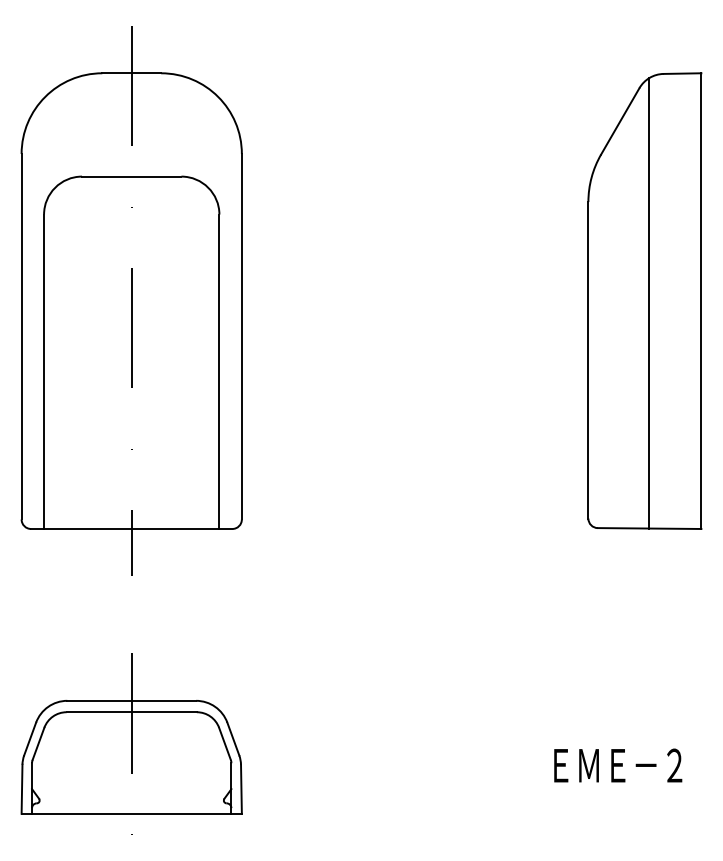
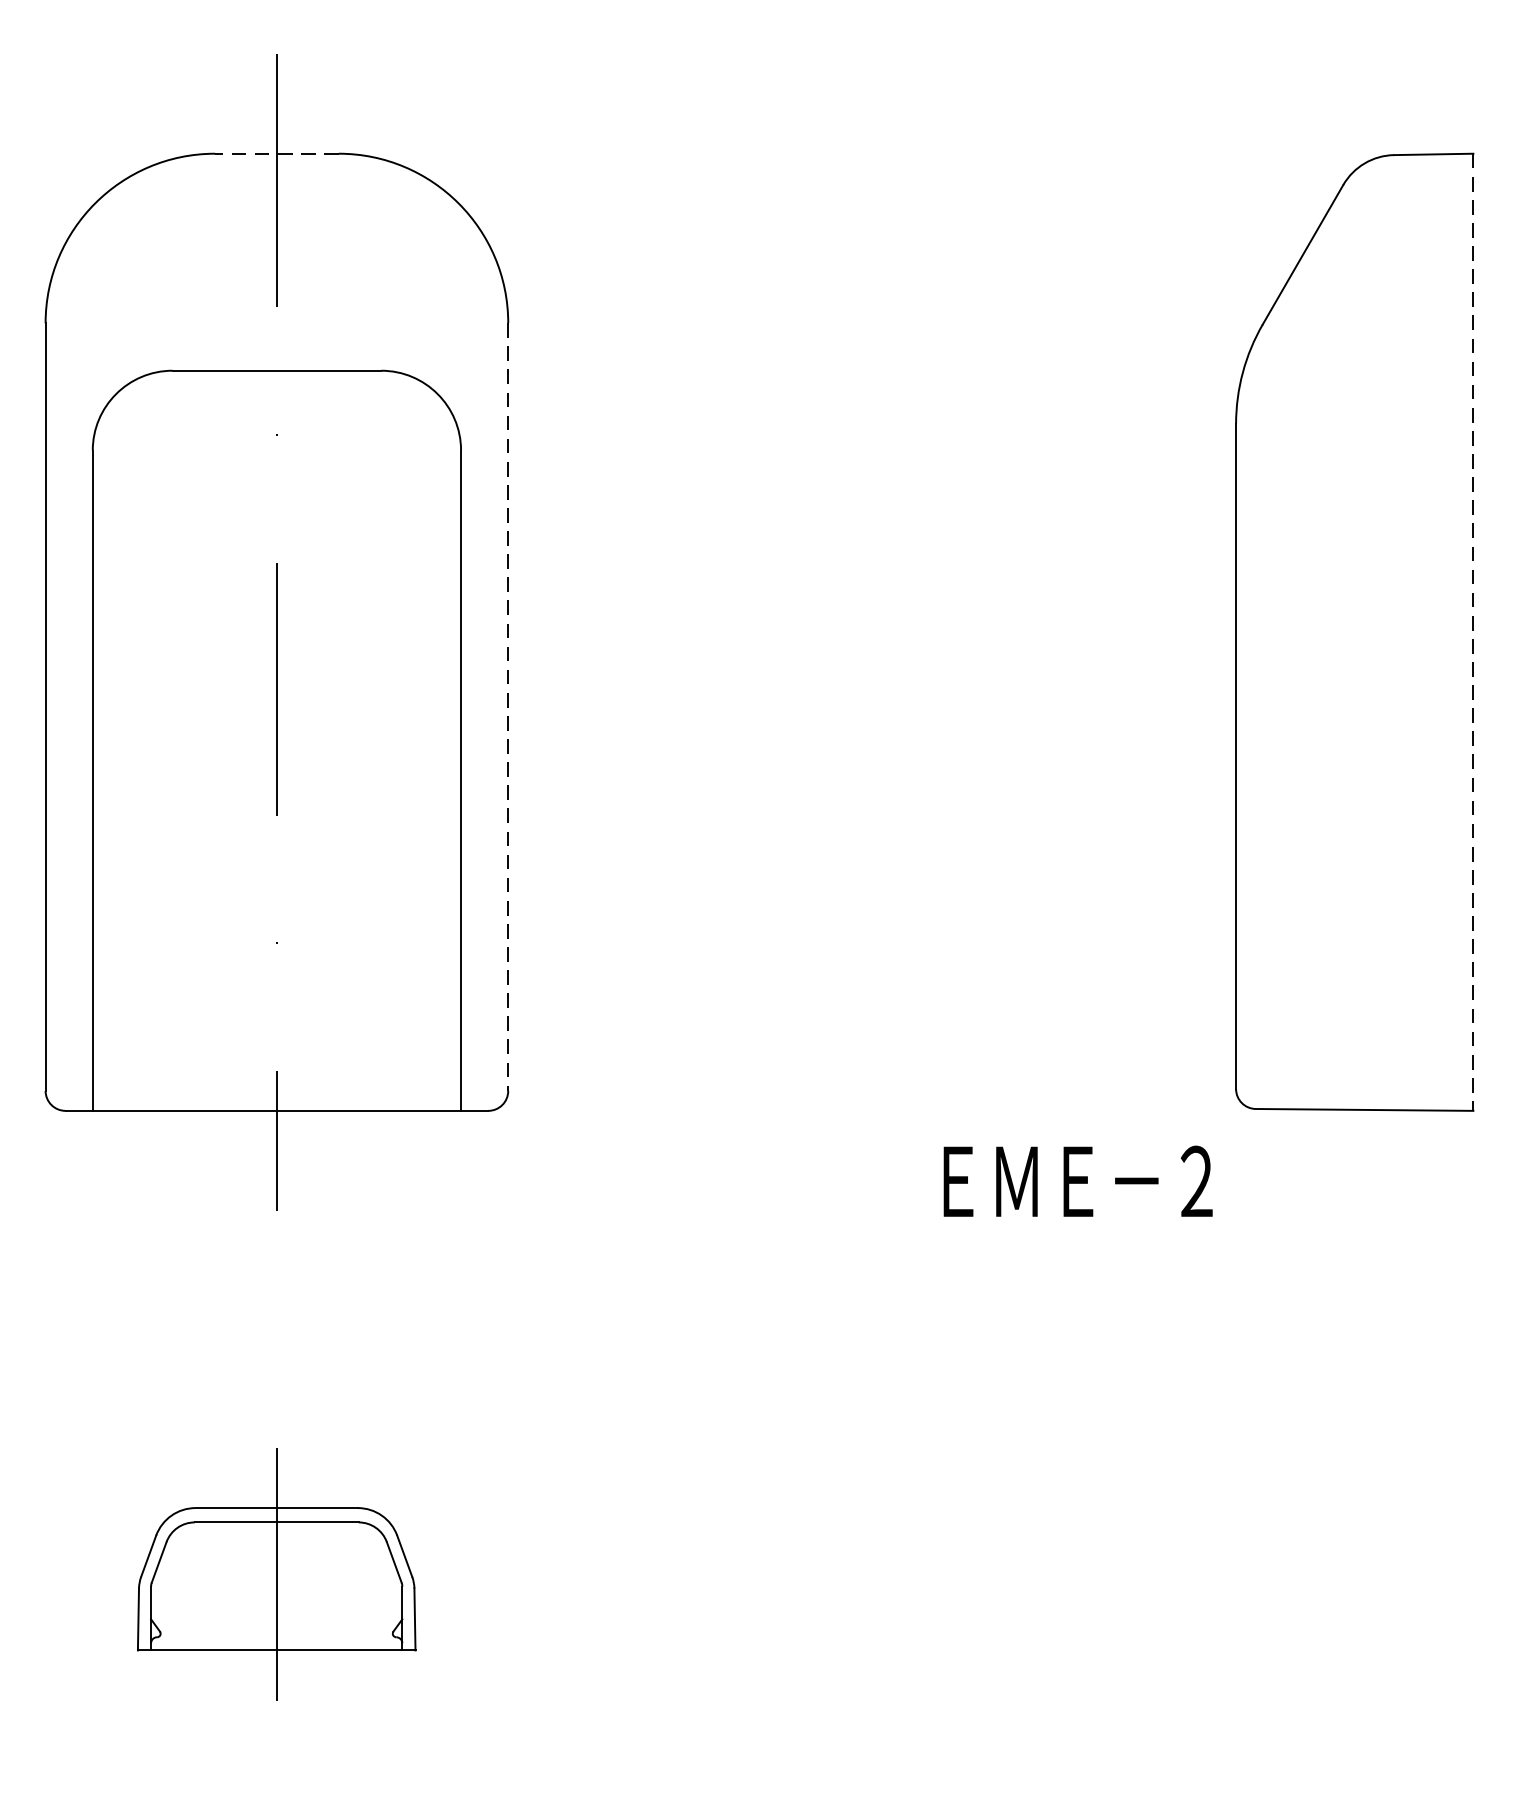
line: (131, 73) -> (276, 154), solid -> dashed
line: (701, 301) -> (1473, 633), solid -> dashed
line: (649, 303) -> (1364, 637), removed
line: (241, 336) -> (507, 706), solid -> dashed
part: (131, 743) -> (276, 1561), size x0.6
text: (618, 765) -> (1078, 1181), moved

